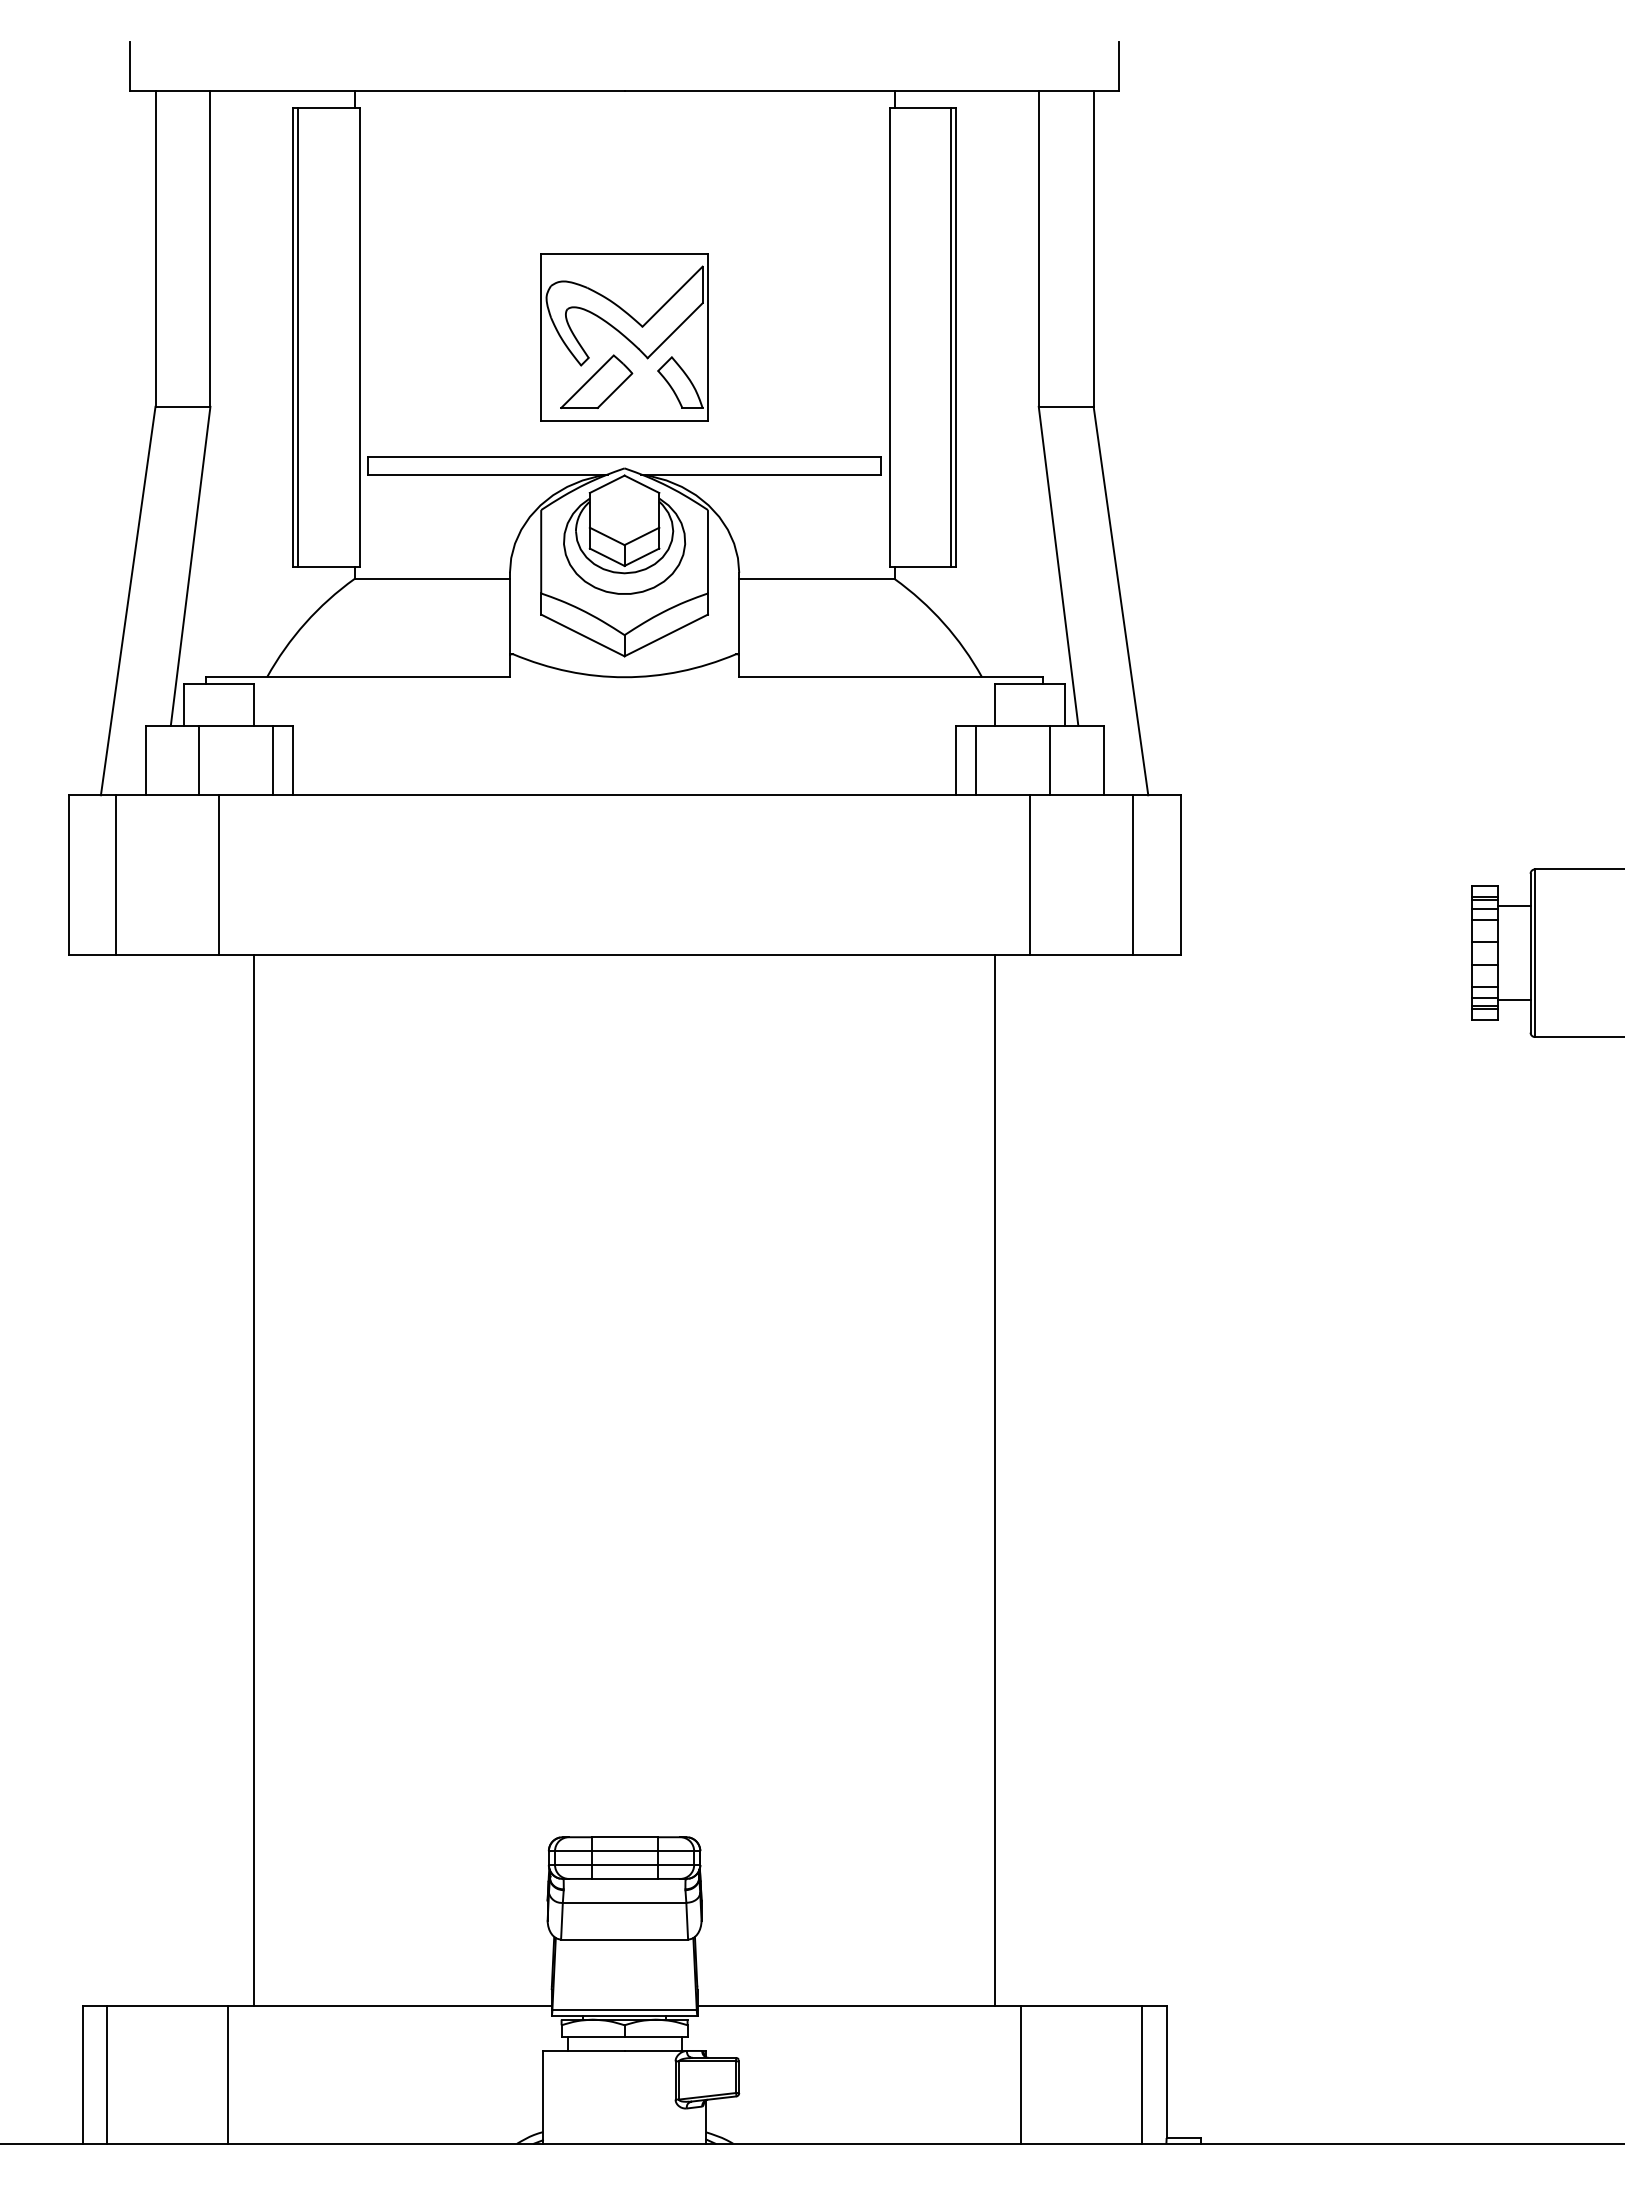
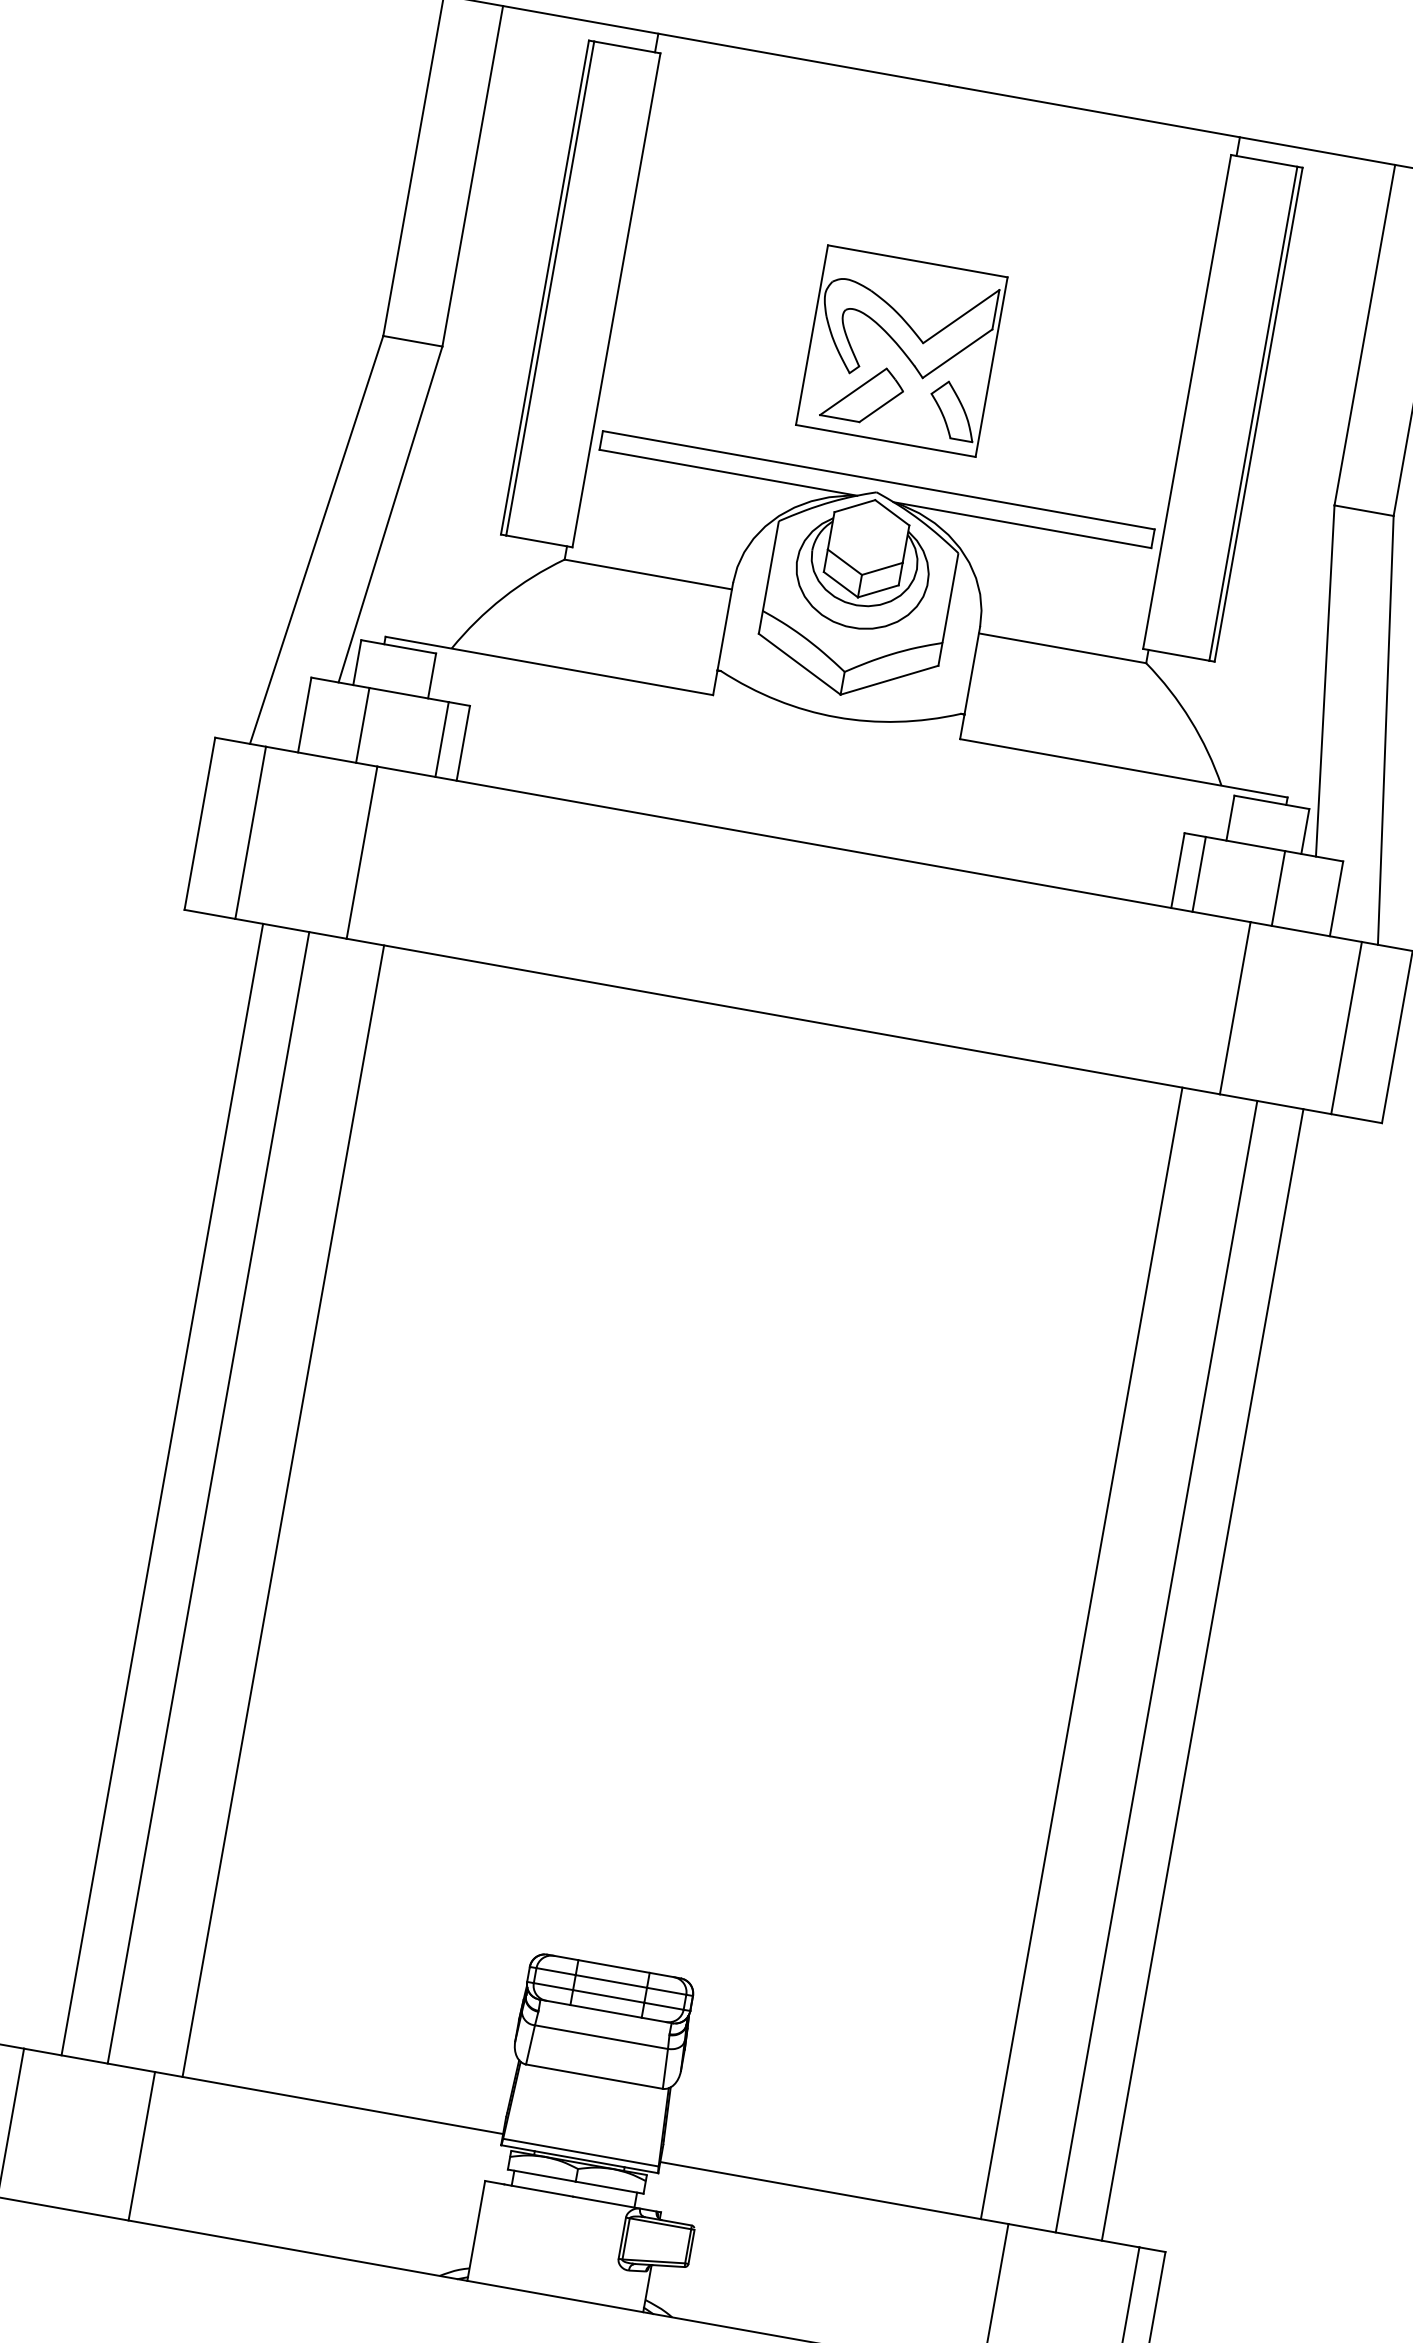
line: (141, 1480) -> (162, 1489), added
line: (184, 1480) -> (208, 1497), added
line: (1064, 1480) -> (1156, 1666), added
line: (1107, 1480) -> (1202, 1674), added

